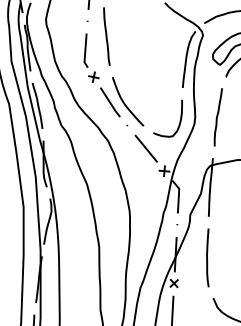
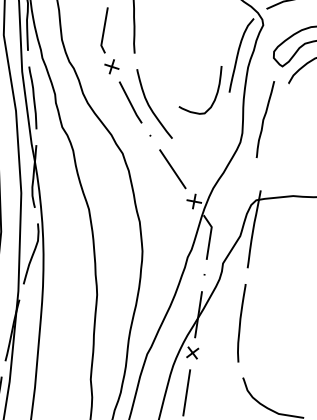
curve: (217, 117) -> (264, 119), moved
curve: (179, 120) -> (215, 93), moved

